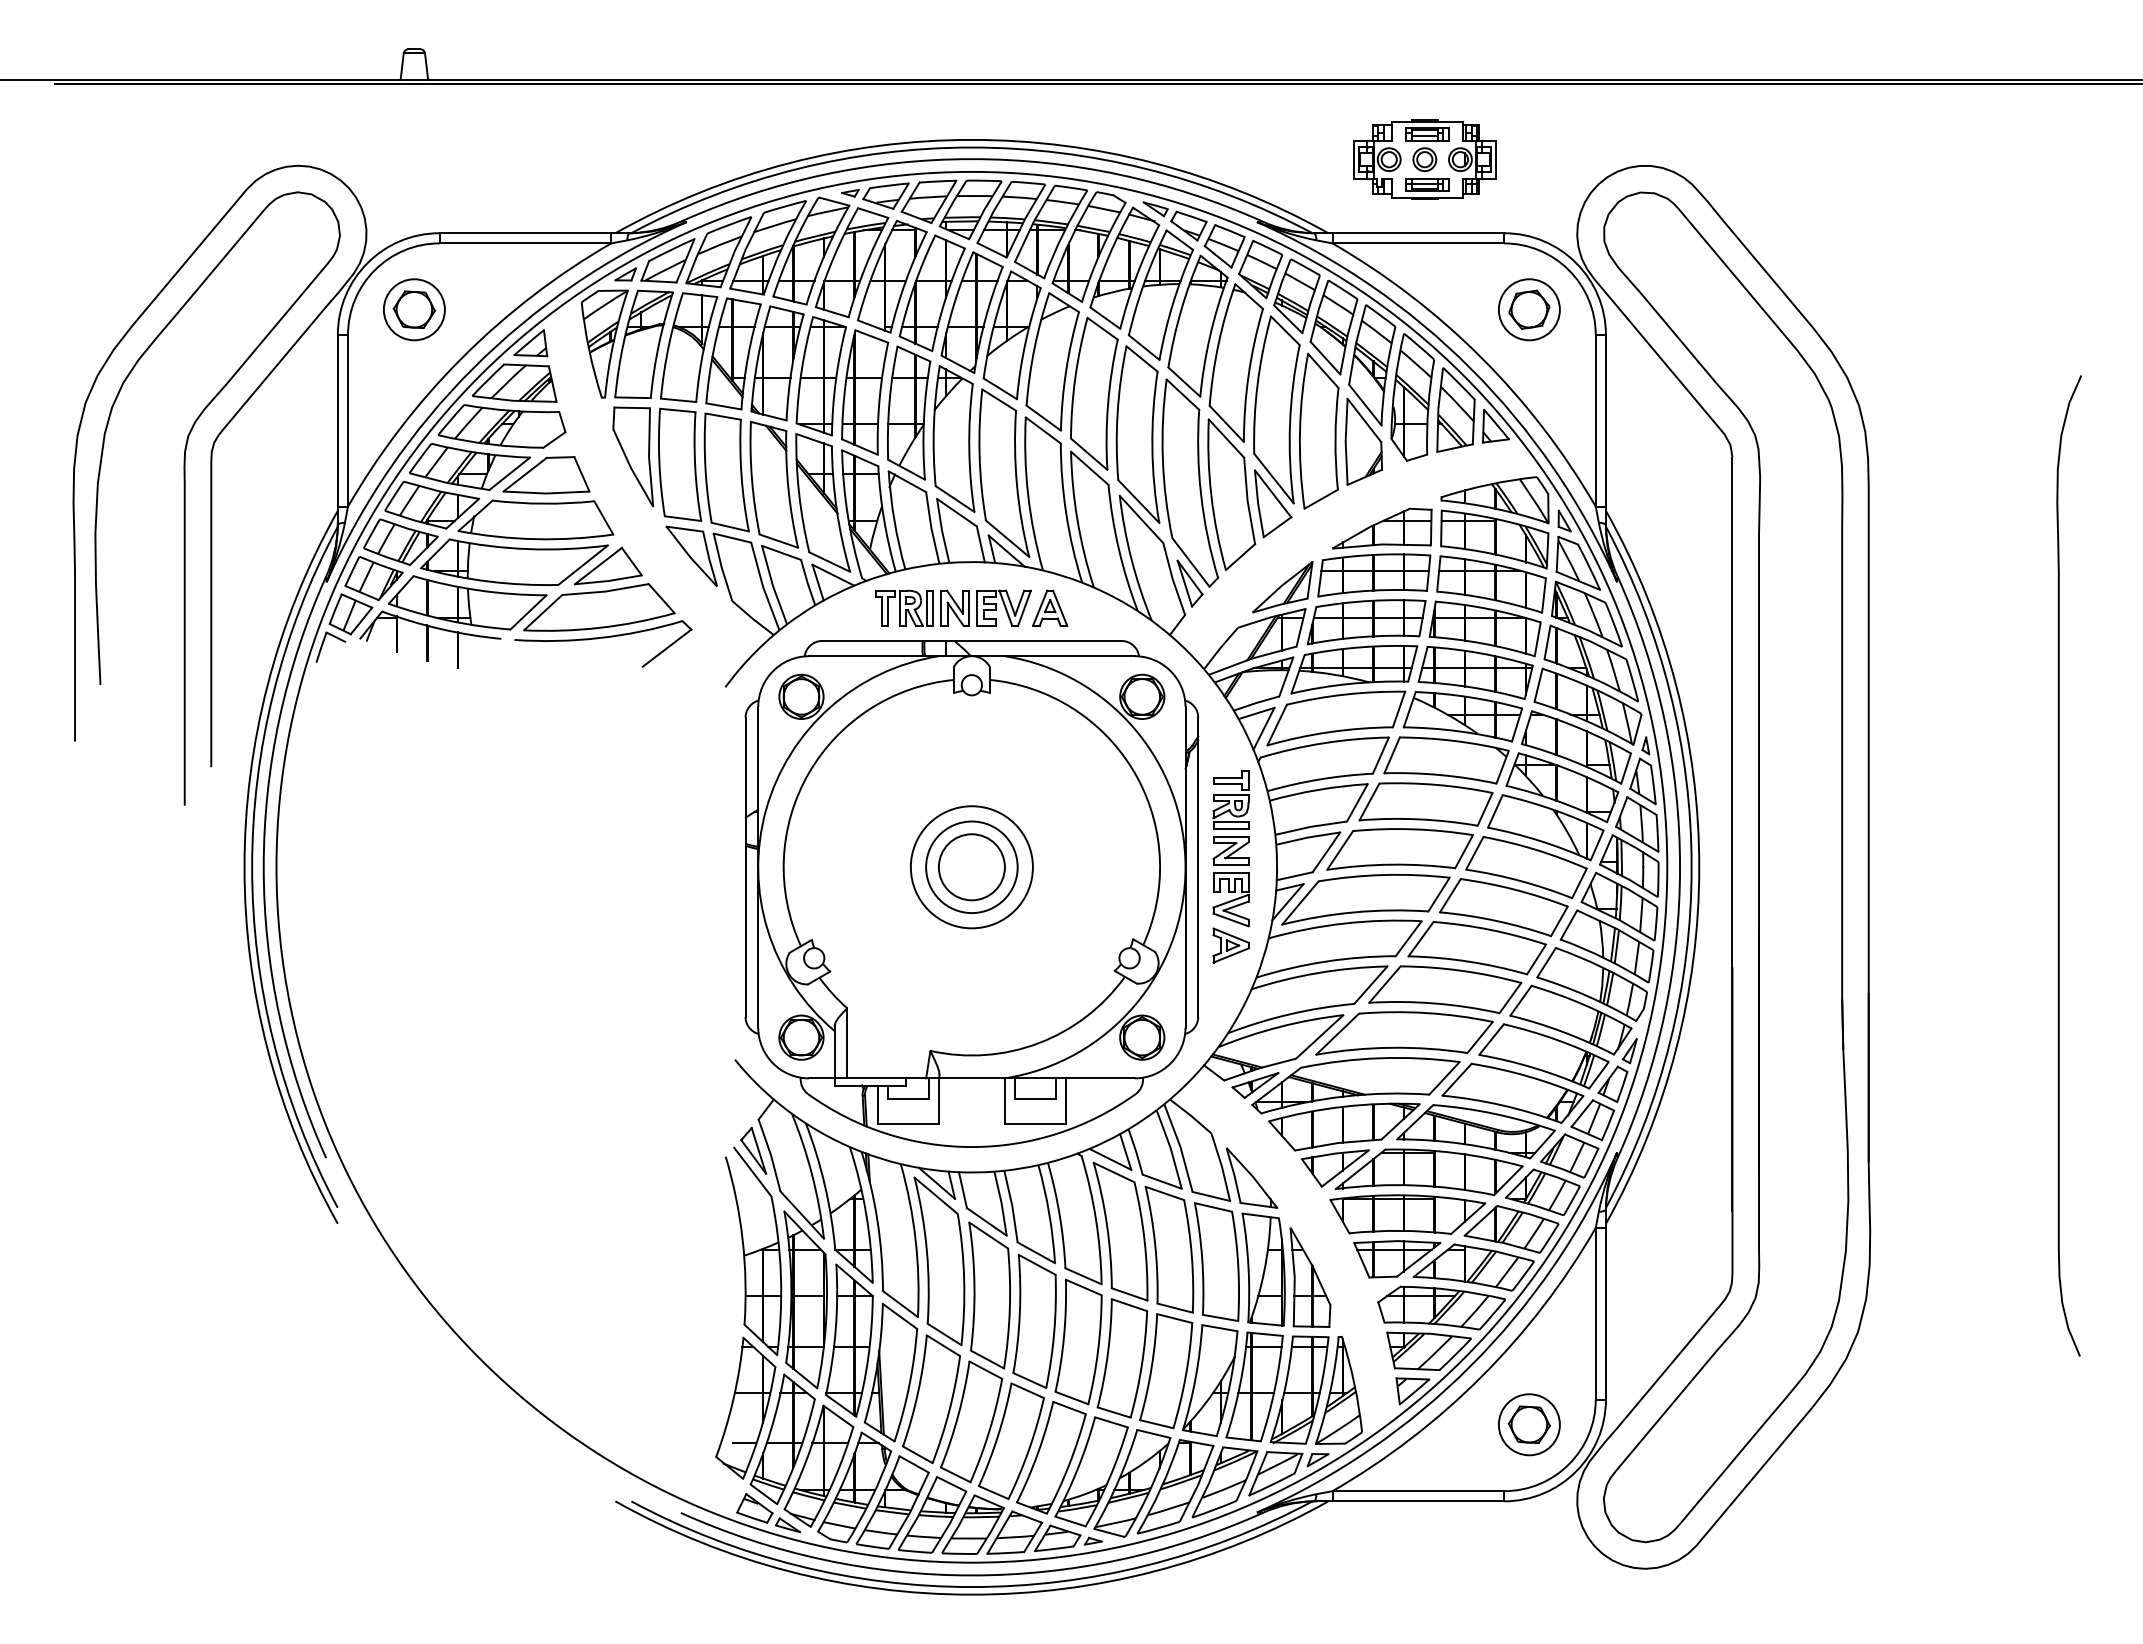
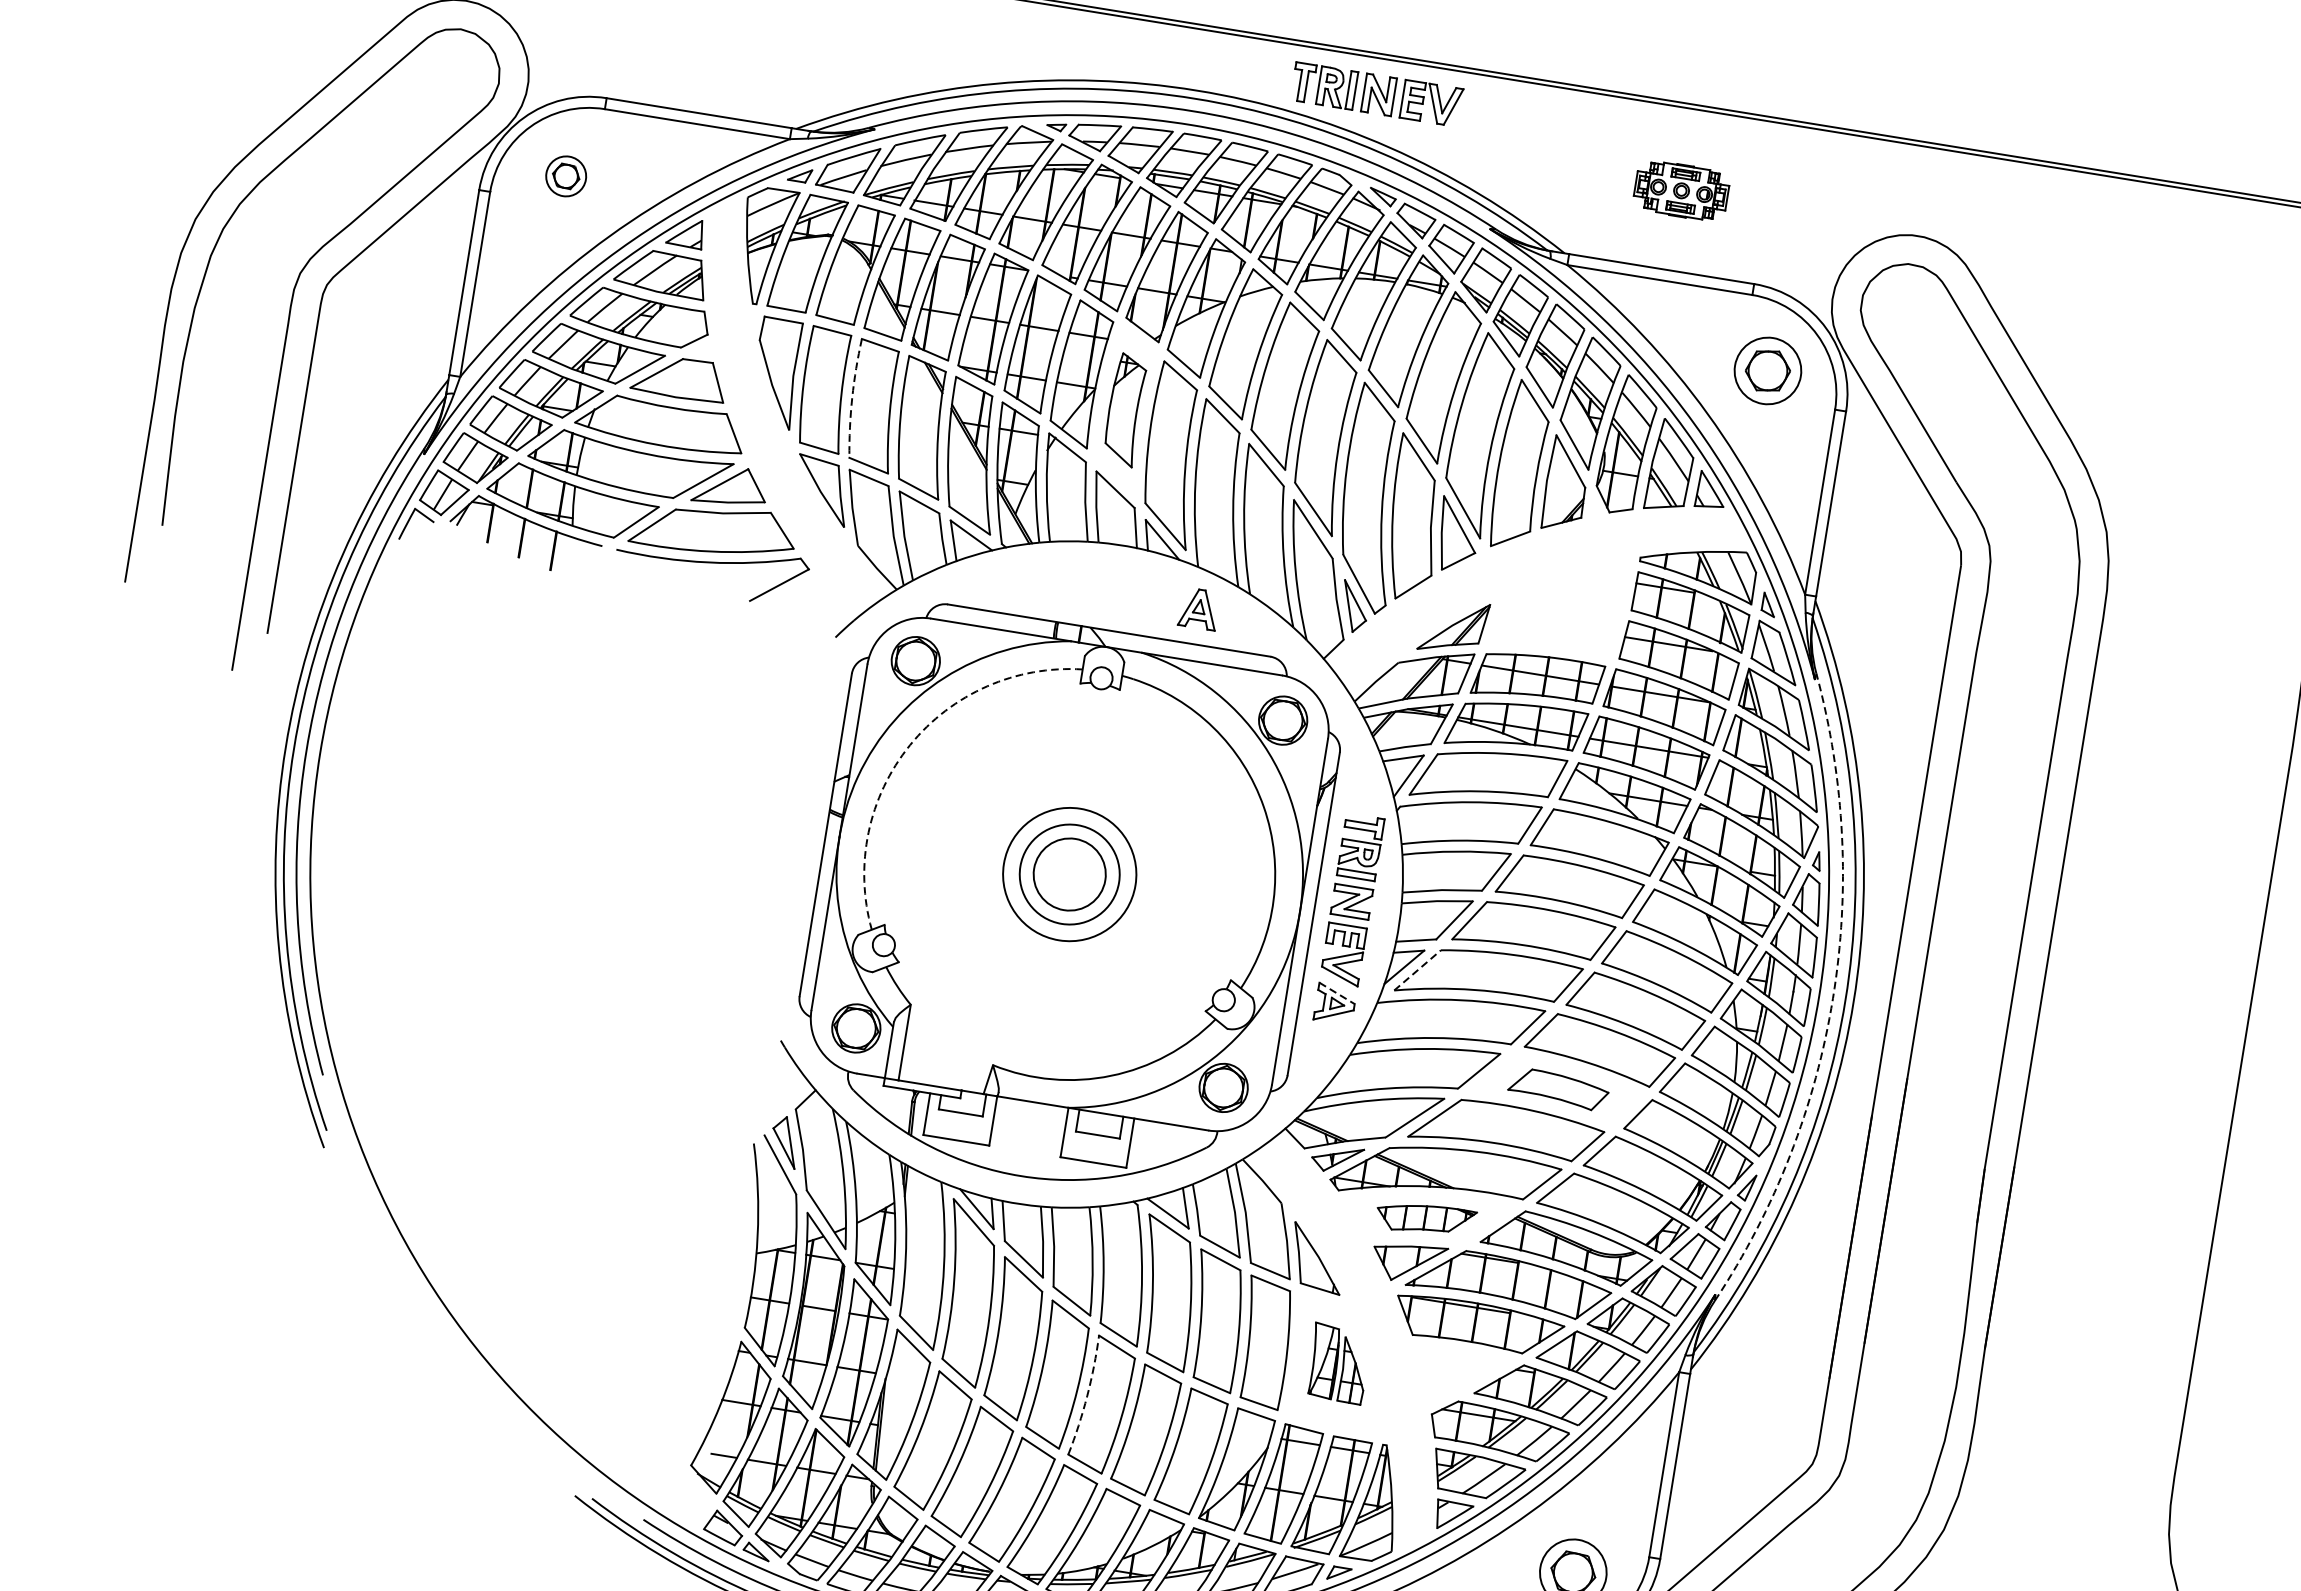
part: (1424, 159) -> (1681, 190), size x0.6
part: (414, 309) -> (566, 176), size x0.6
part: (953, 439) -> (1124, 410), size x0.7
arc: (705, 468) -> (852, 398), solid -> dashed
part: (1374, 552) -> (1558, 605), removed
part: (953, 607) -> (1377, 93), moved
arc: (808, 773) -> (910, 744), solid -> dashed
arc: (1680, 867) -> (1833, 998), solid -> dashed
line: (1300, 902) -> (1417, 969), solid -> dashed
line: (1231, 935) -> (1337, 993), solid -> dashed
part: (1445, 989) -> (1558, 1088), size x0.6
part: (1344, 1126) -> (1426, 1218), size x0.6
part: (1397, 1259) -> (1460, 1371), removed
part: (1286, 1269) -> (1338, 1362), size x0.6
arc: (1064, 1336) -> (1087, 1396), solid -> dashed

